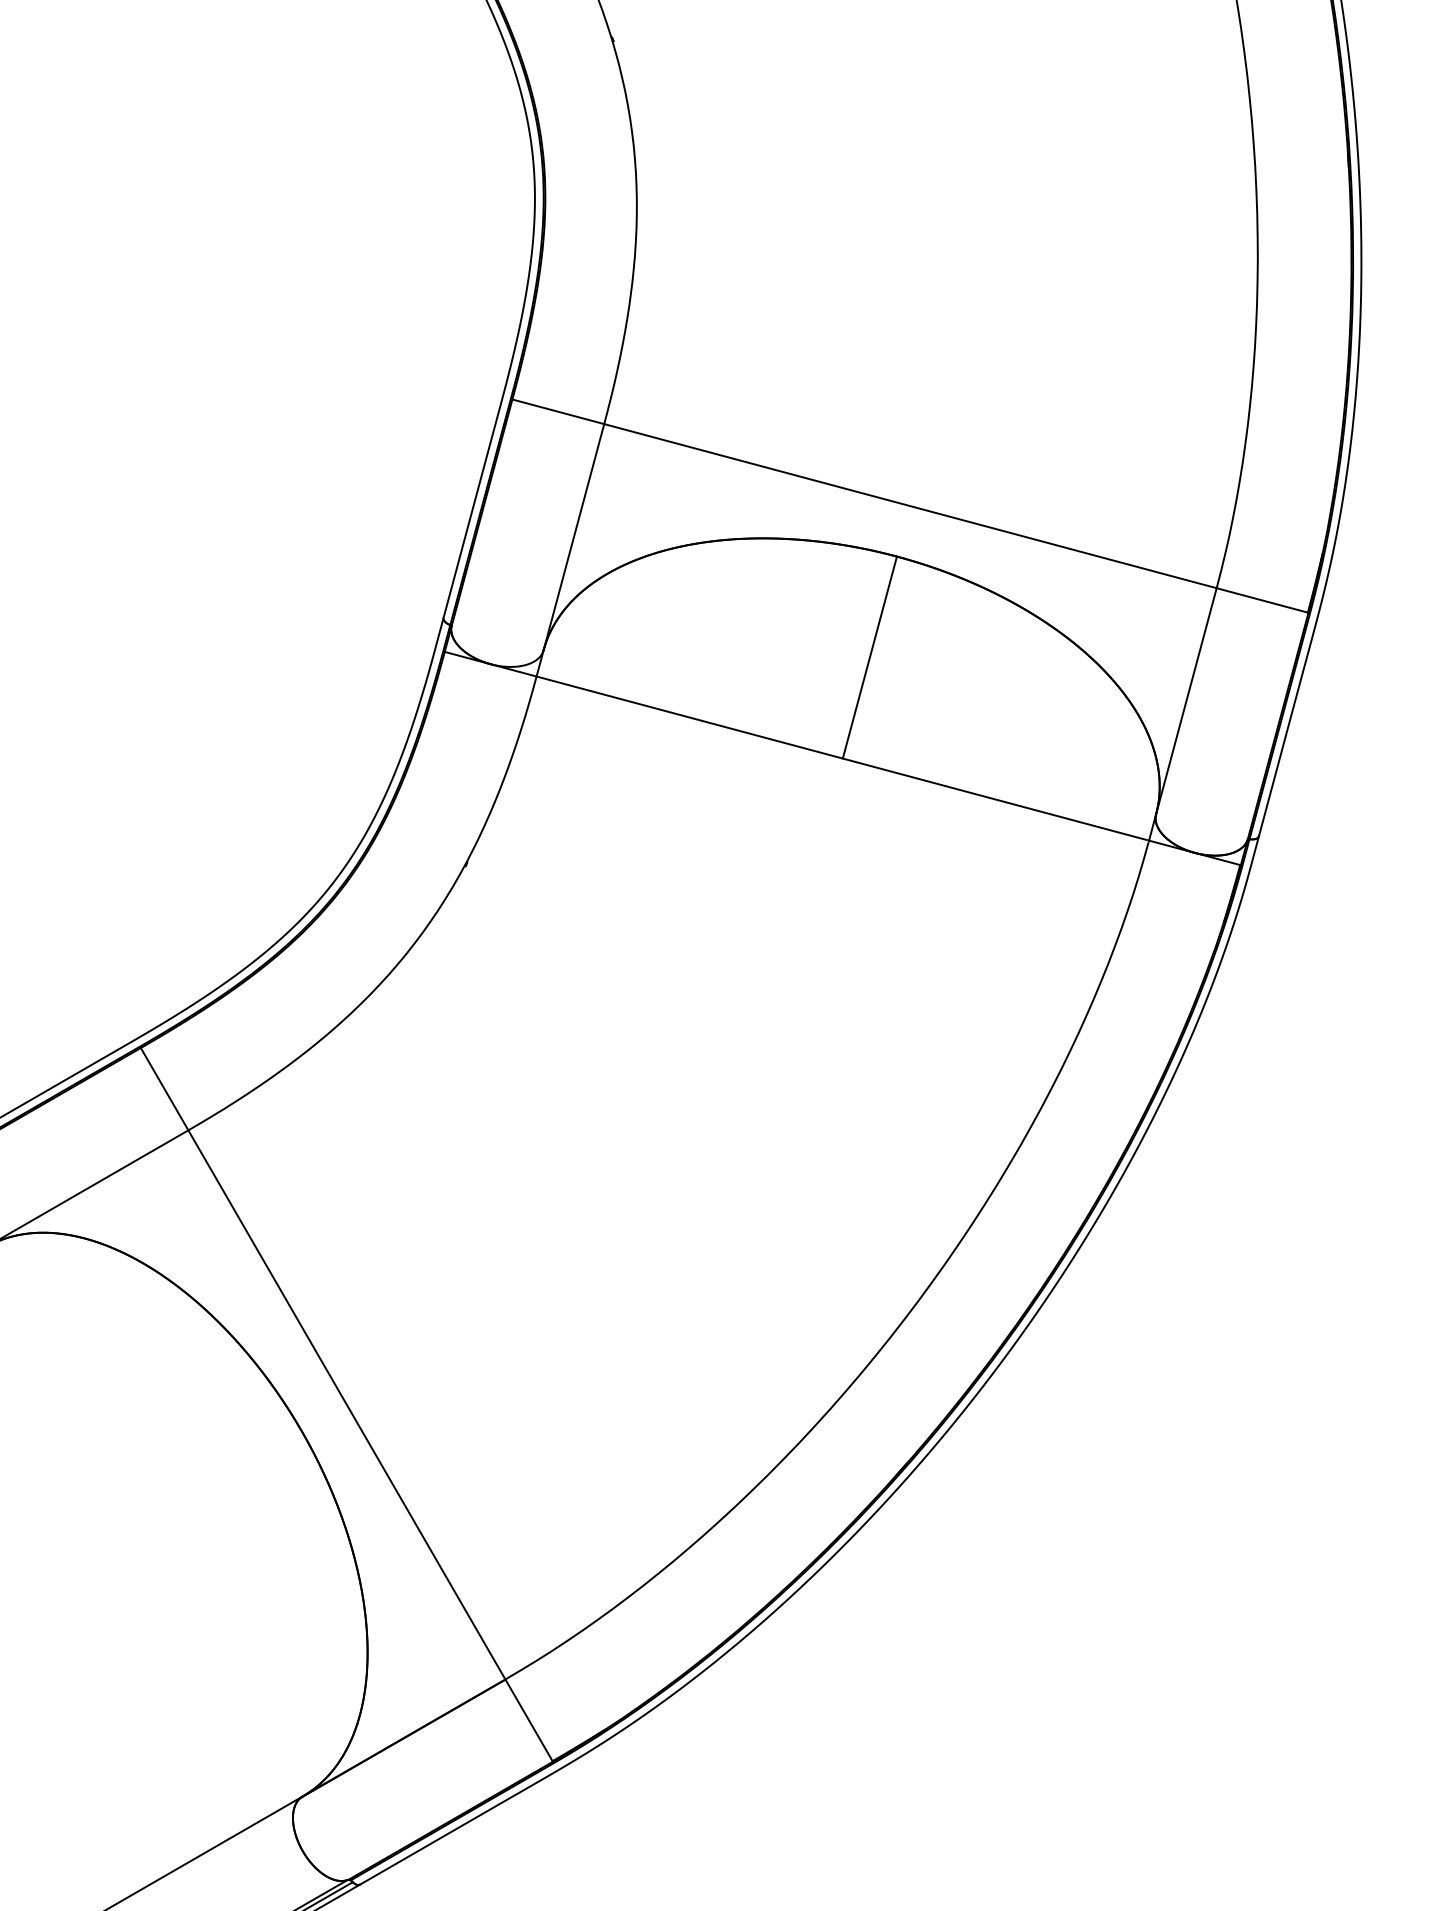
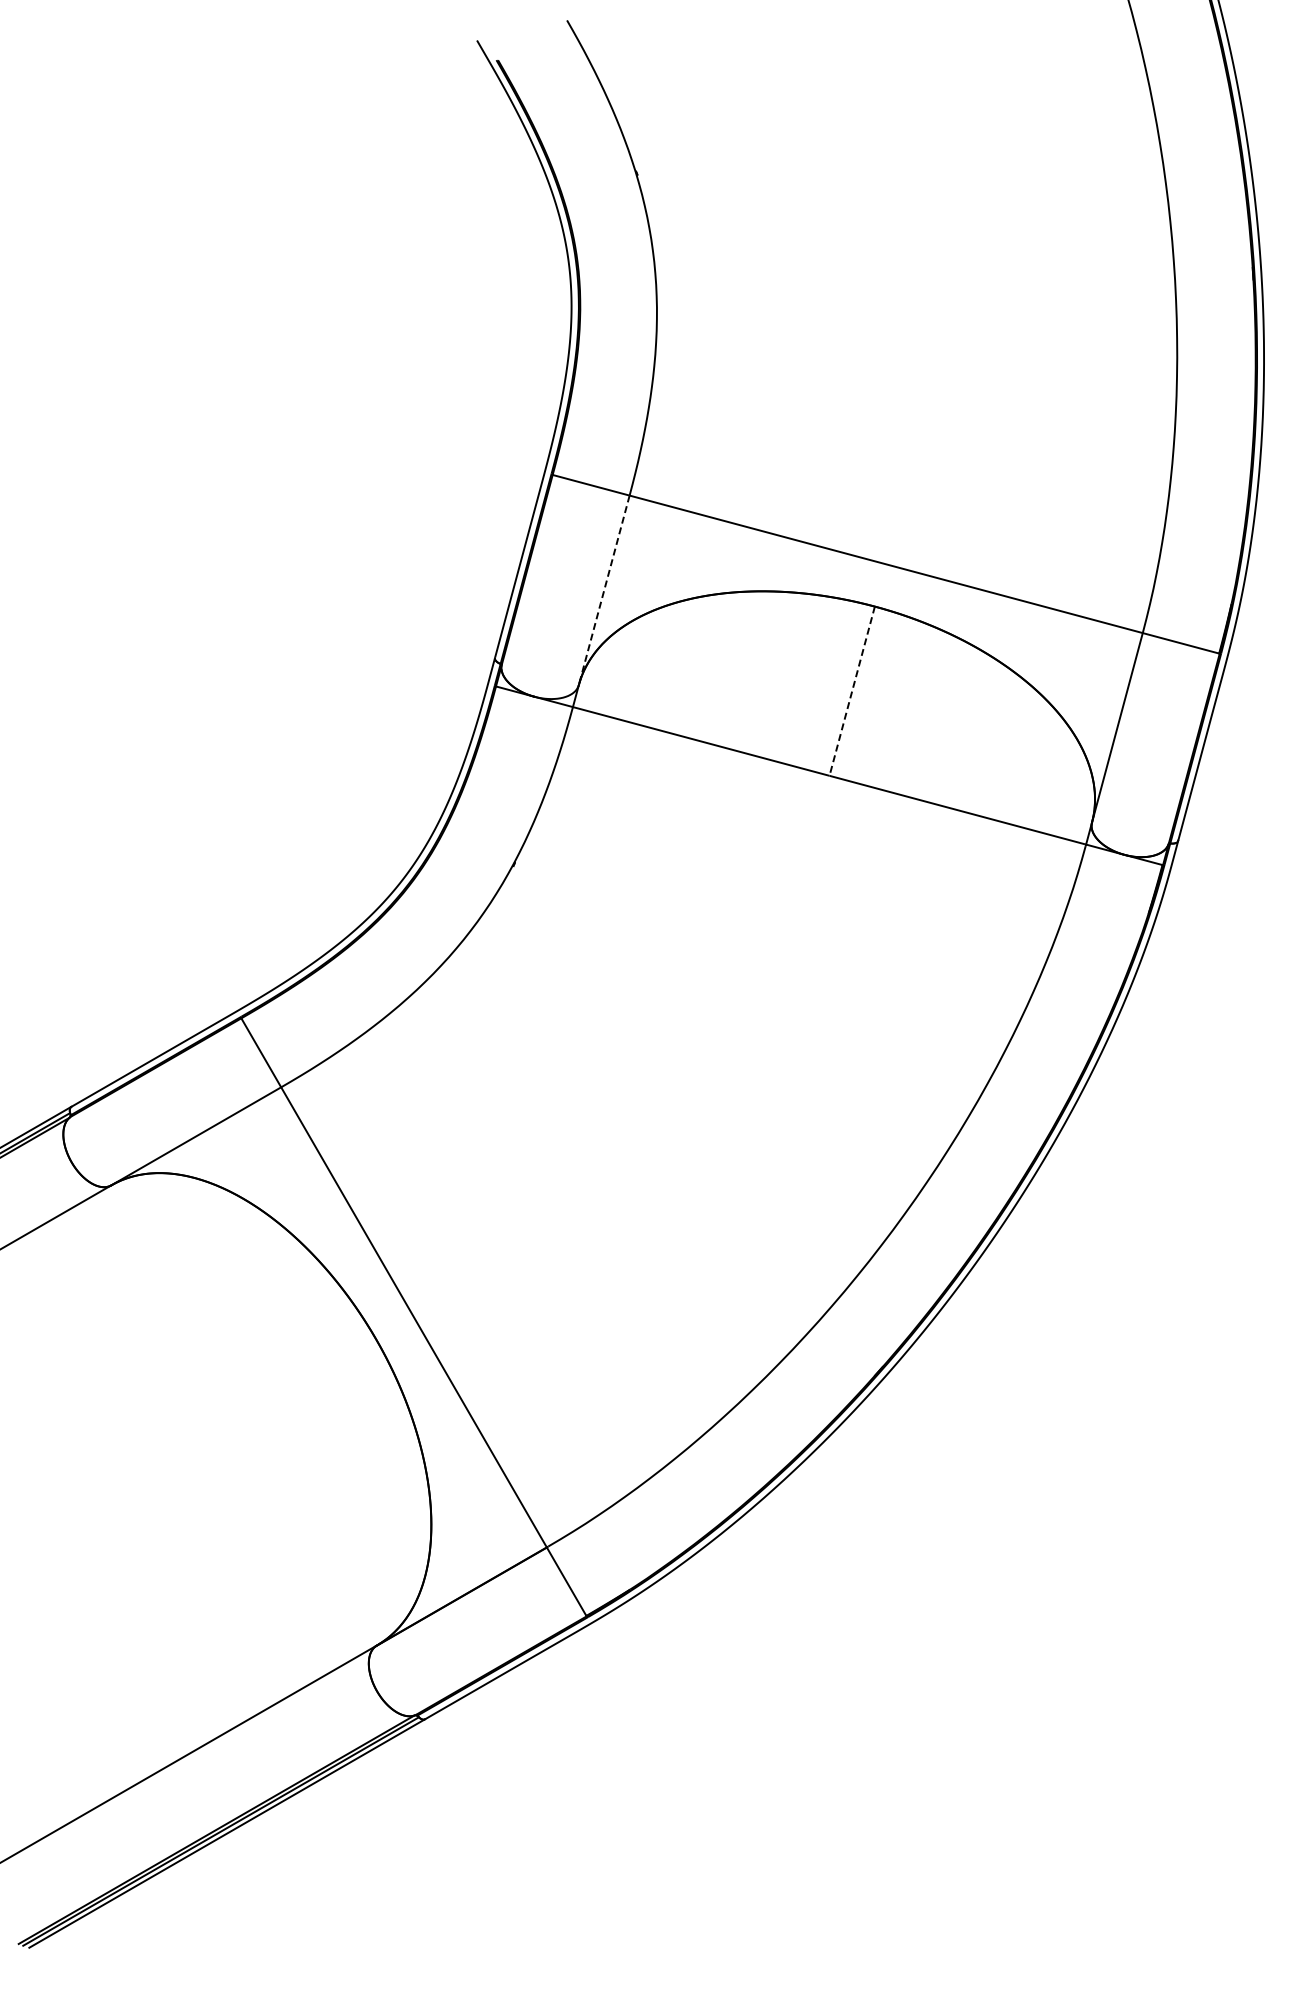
line: (574, 537) -> (604, 590), solid -> dashed
line: (870, 657) -> (852, 691), solid -> dashed

